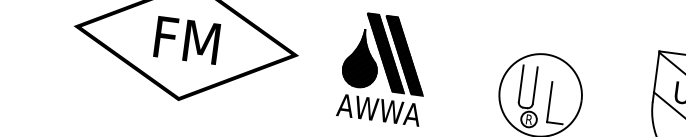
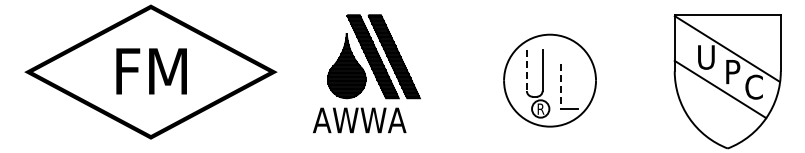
line: (520, 84) -> (526, 71), solid -> dashed
line: (549, 101) -> (560, 86), solid -> dashed
text: (378, 110) -> (359, 120), moved

